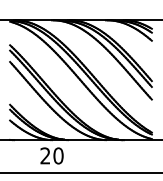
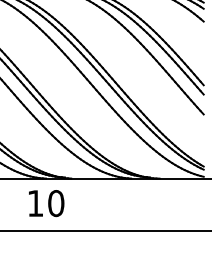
text: (45, 155) -> (35, 202), 20 -> 10

